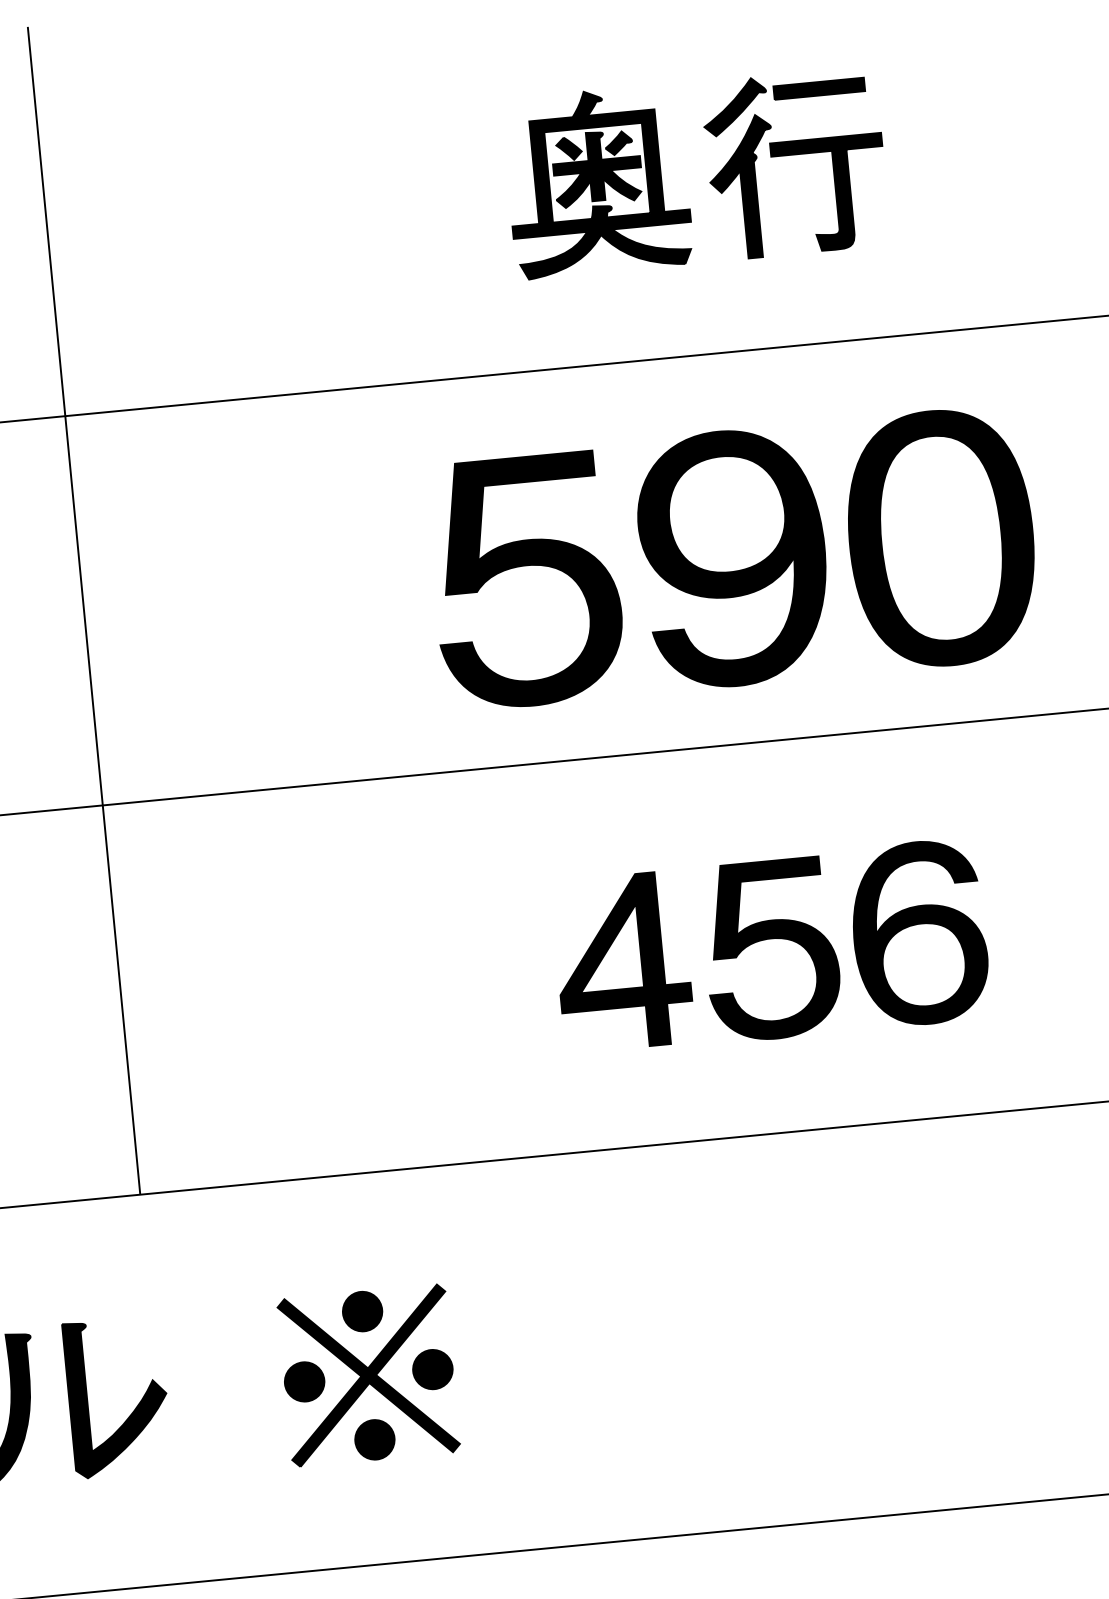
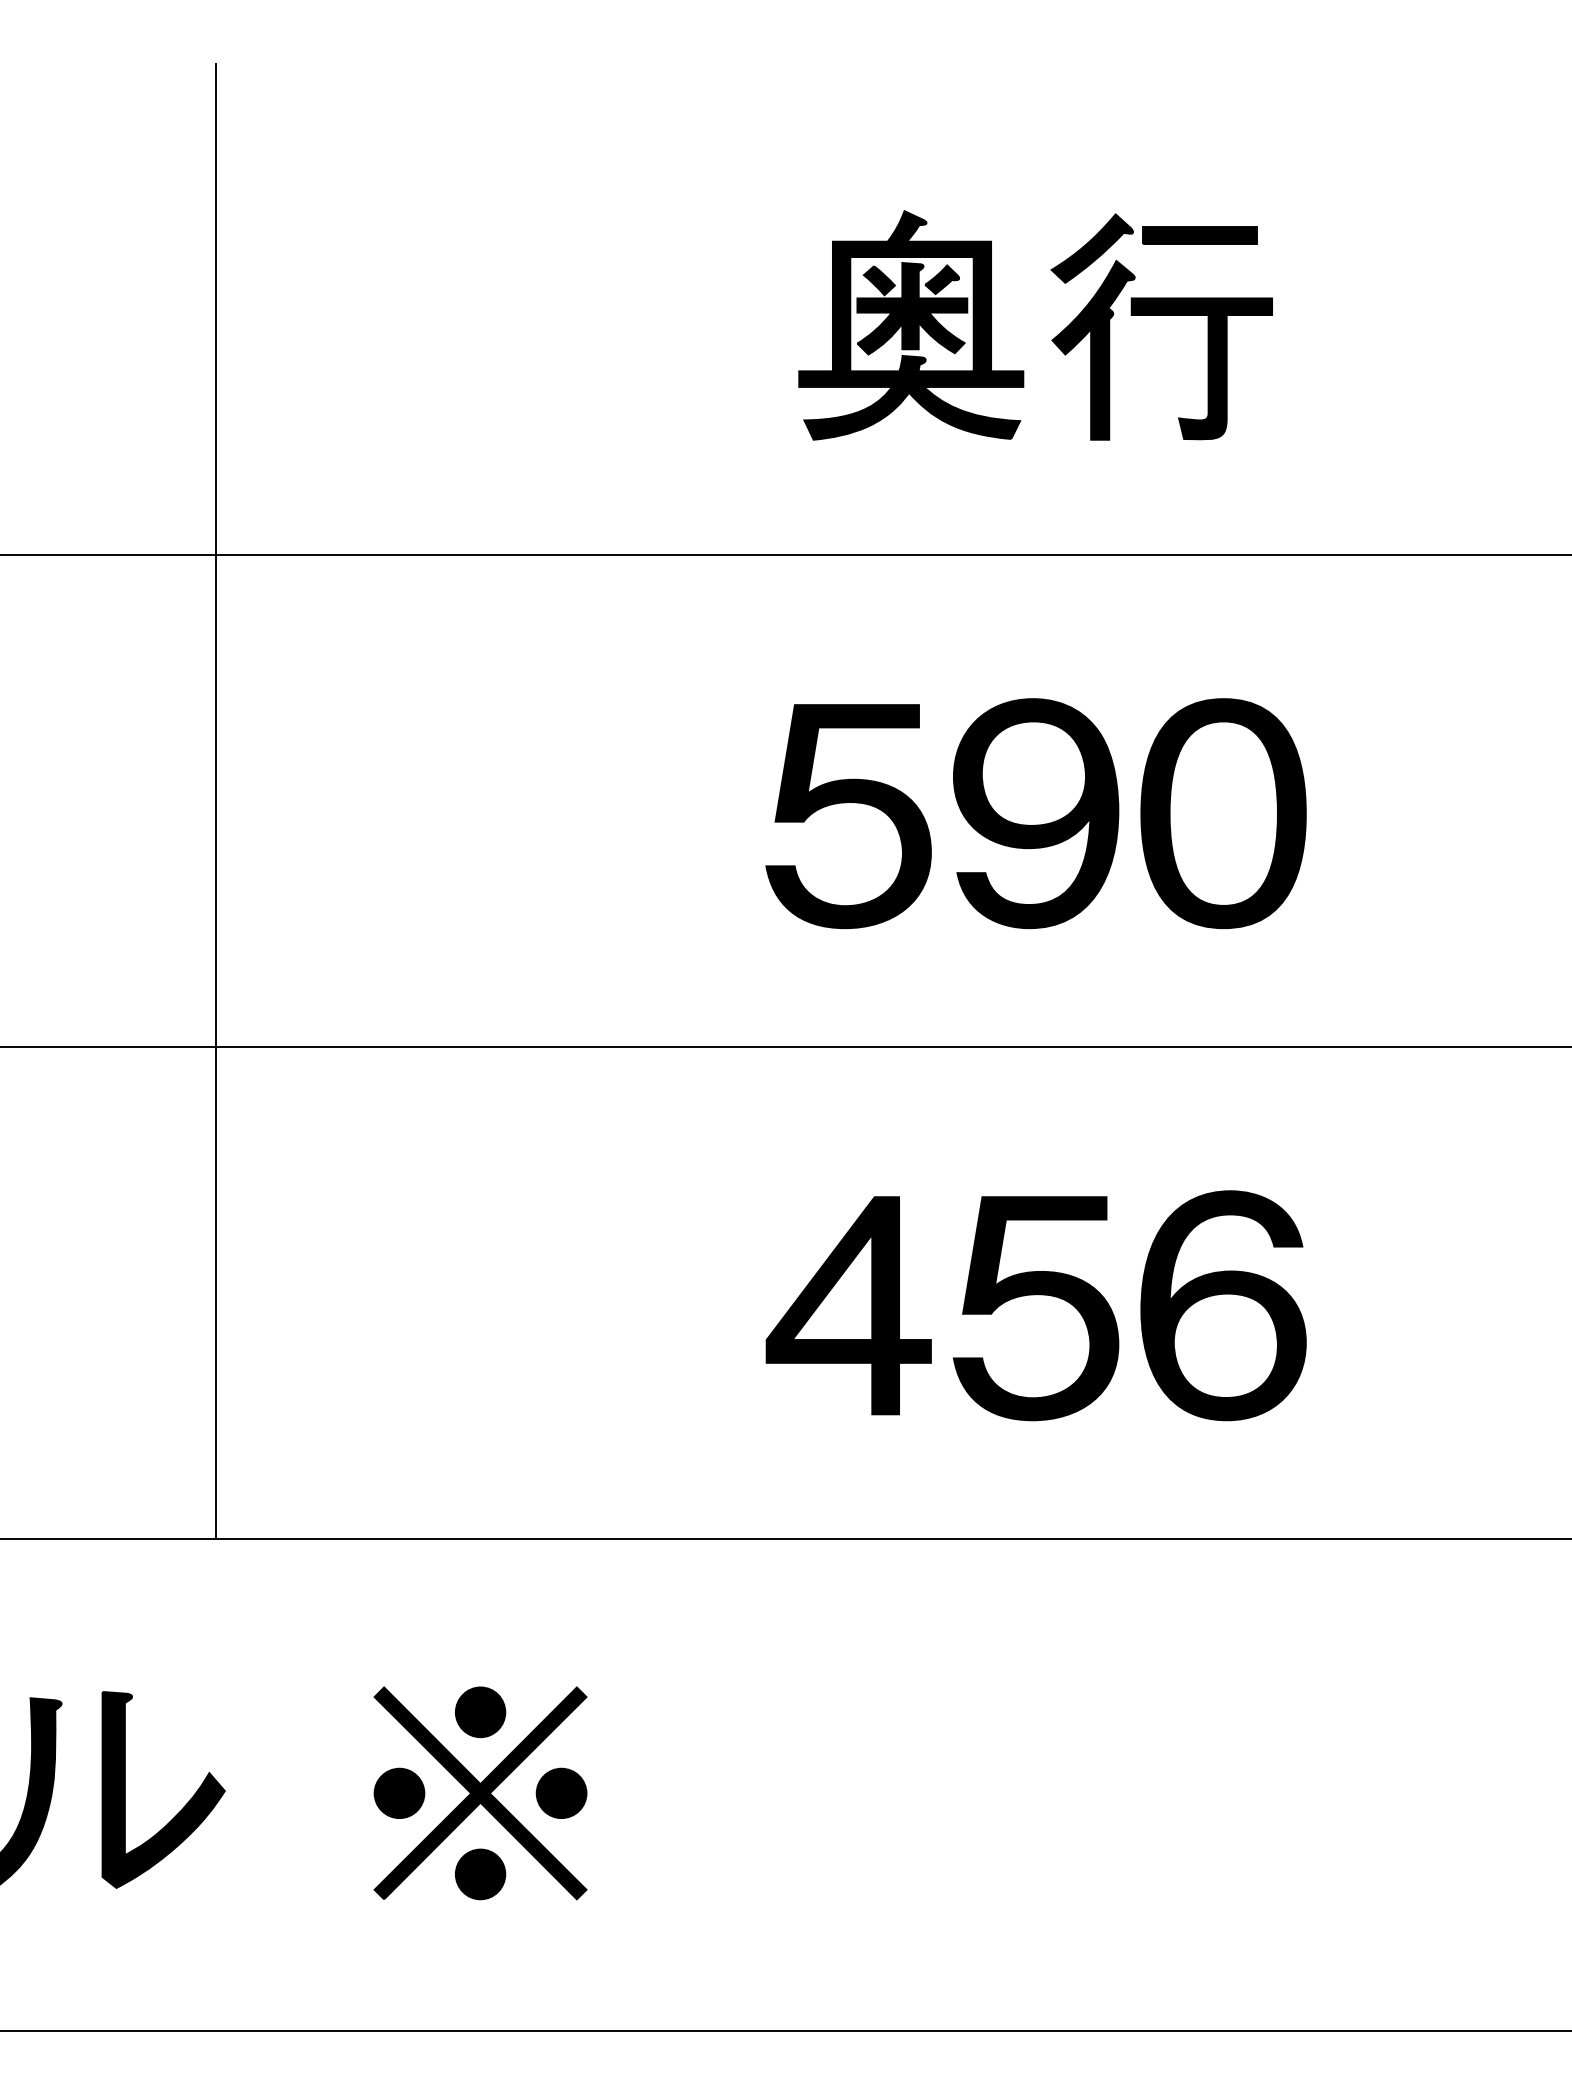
part: (733, 558) -> (1035, 813), size x0.71

